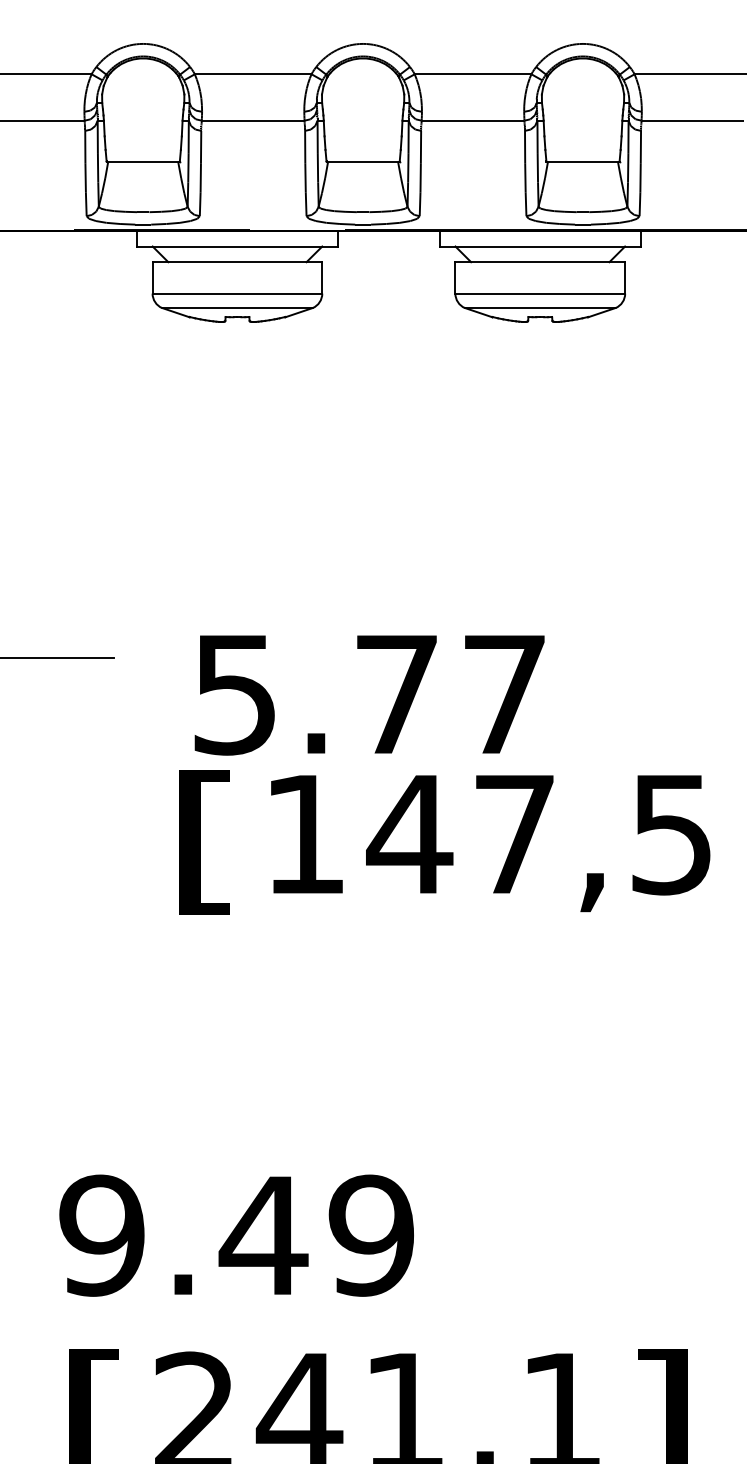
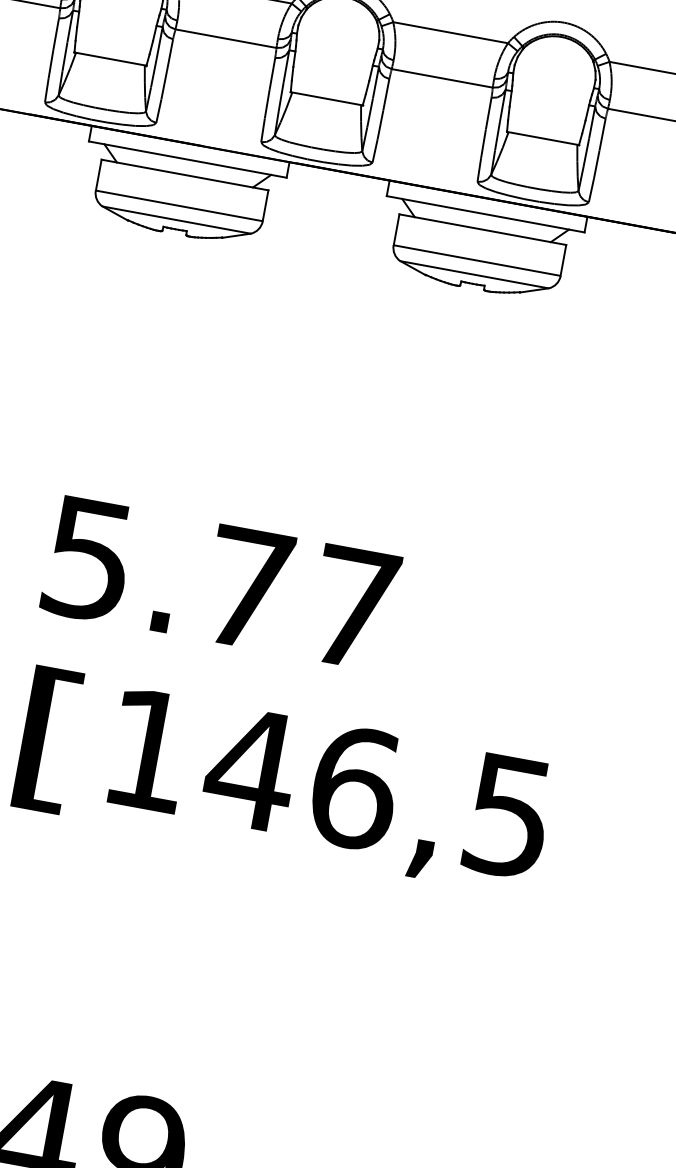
text: (369, 695) -> (220, 584), moved
text: (515, 834) -> (355, 788), 147,5 -> 146,5

